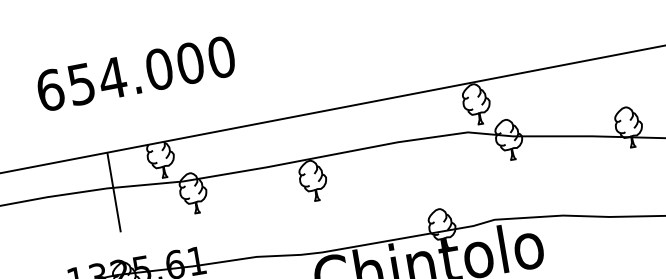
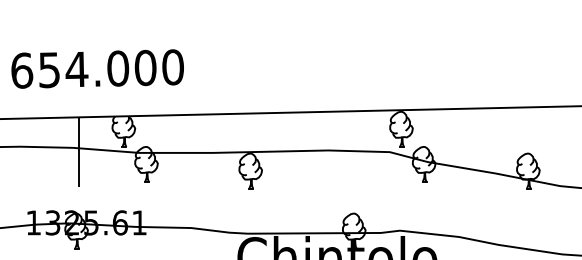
text: (135, 73) -> (97, 68), moved

